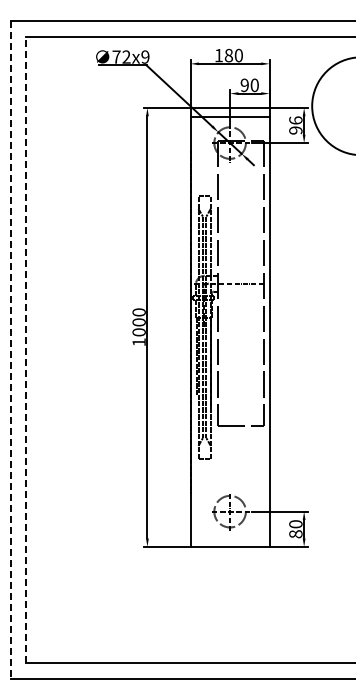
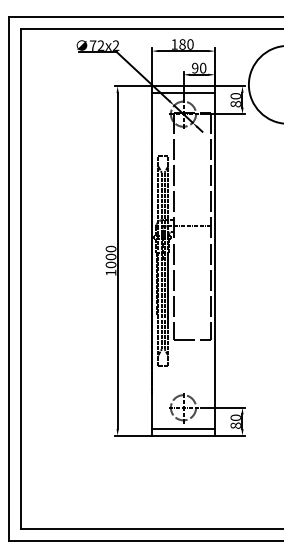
text: (145, 57) -> (116, 46), 72x9 -> 72x2
text: (295, 125) -> (235, 100), 96 -> 80
line: (26, 349) -> (21, 278), dashed -> solid
line: (10, 350) -> (8, 279), dashed -> solid
line: (229, 538) -> (183, 429), added

